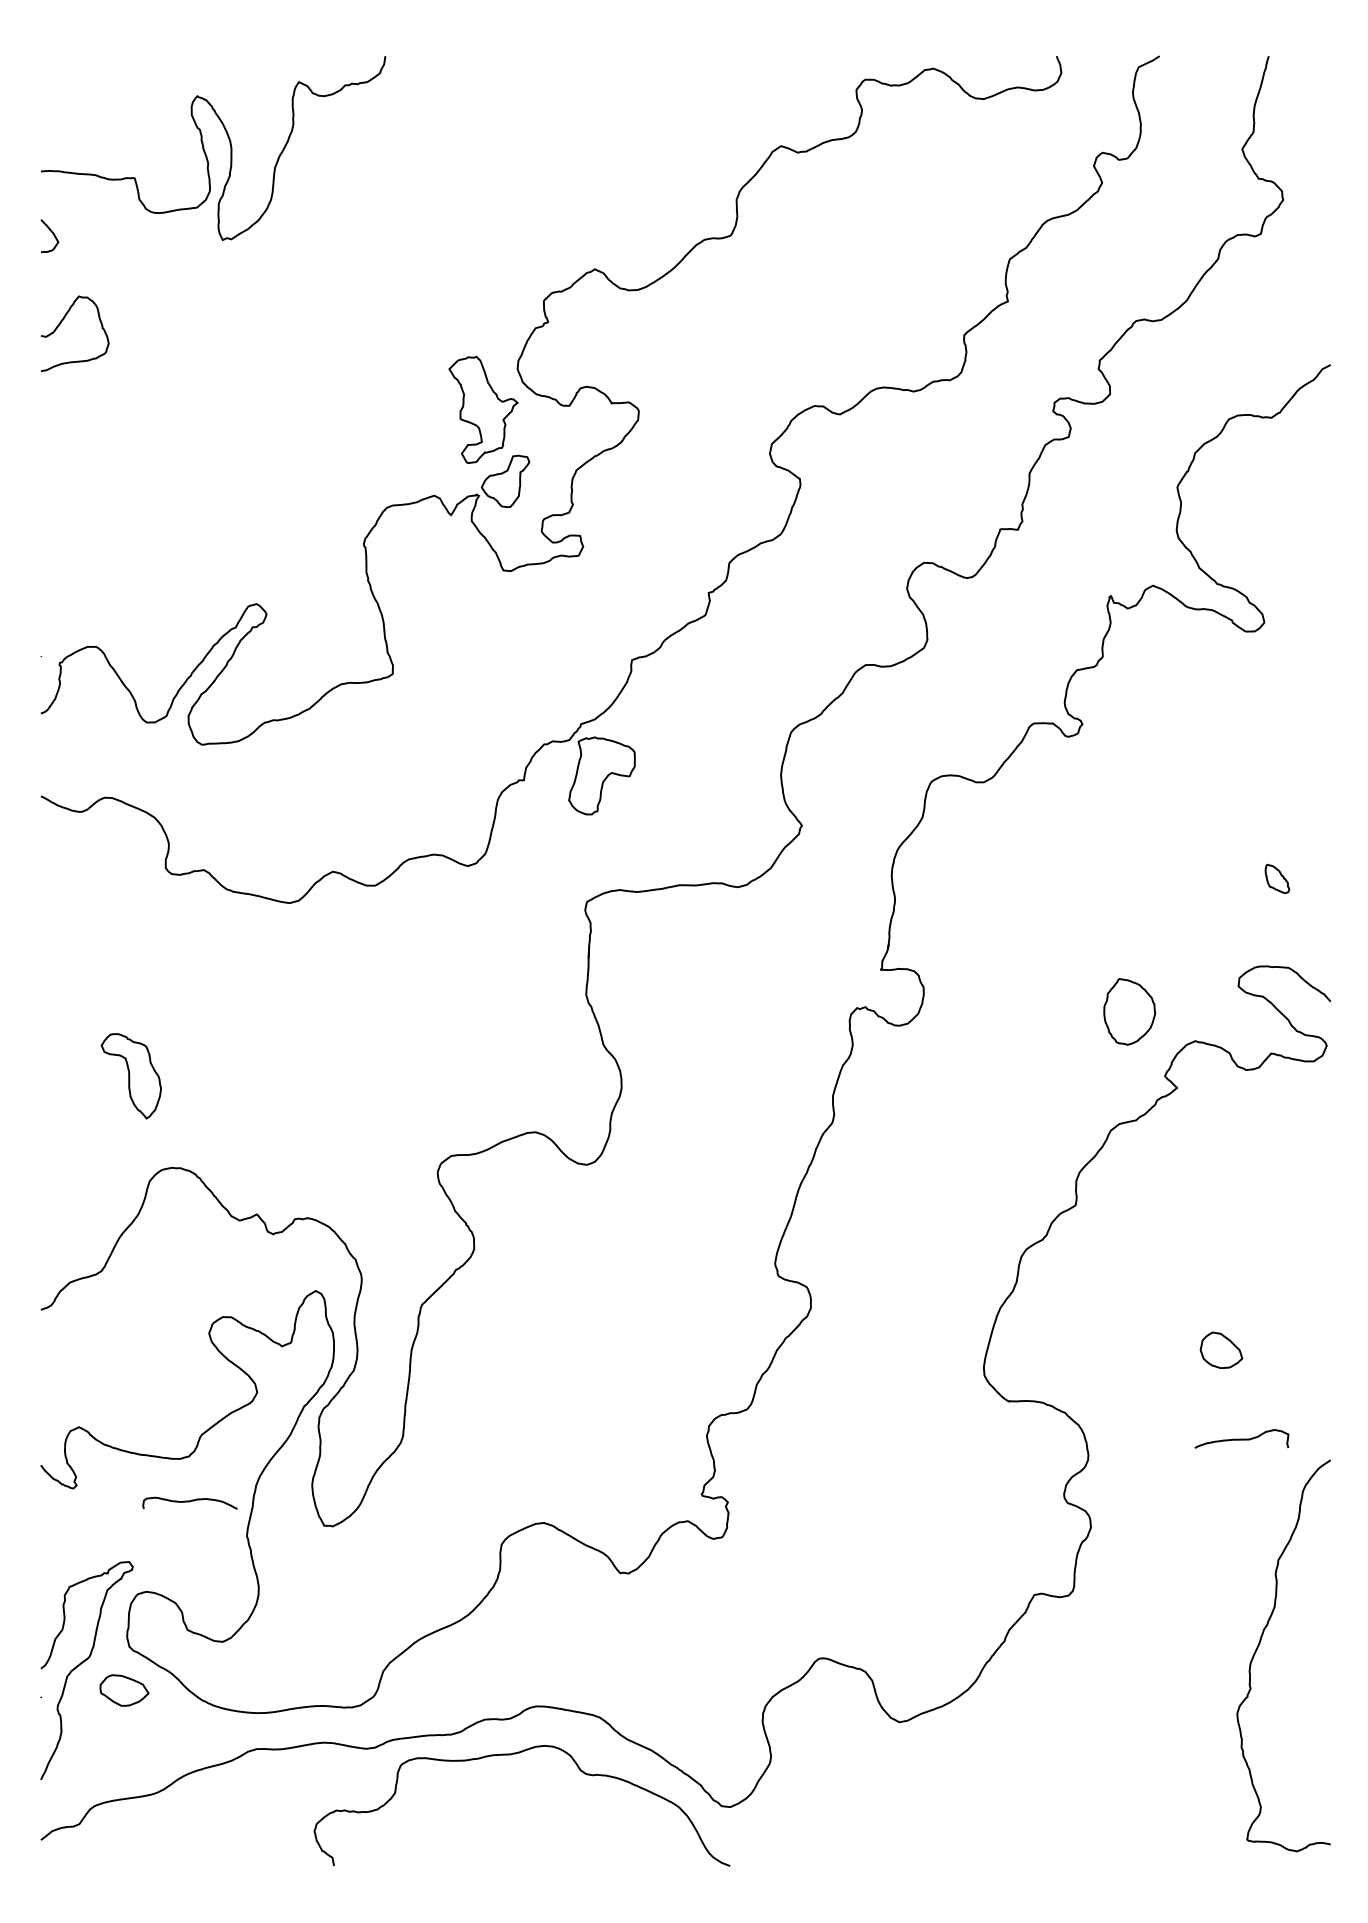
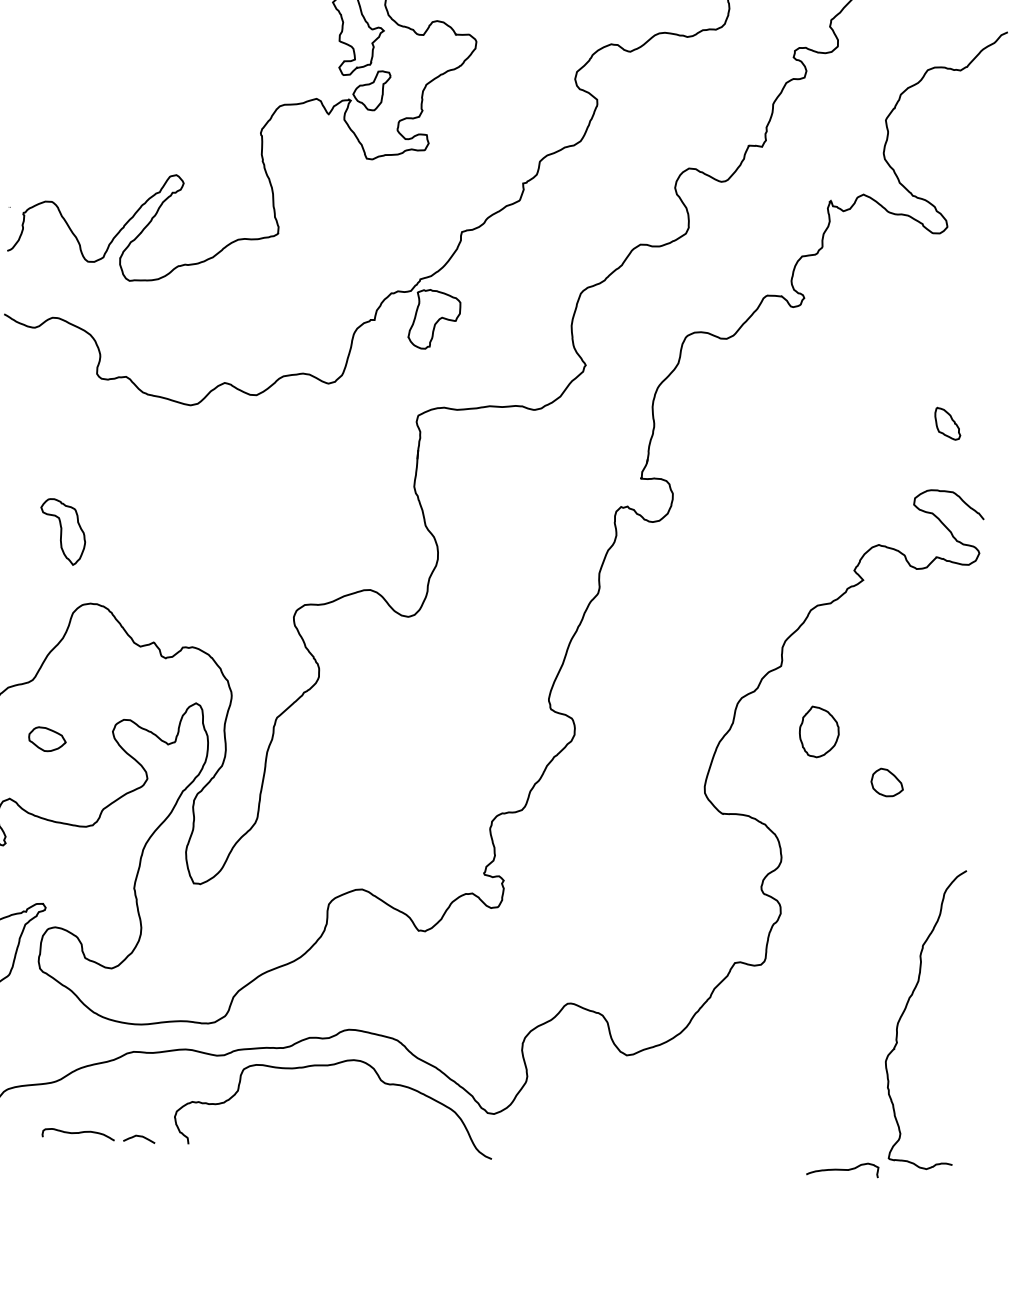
part: (1277, 878) -> (947, 423), size x1.43
part: (1129, 1011) -> (819, 731), moved
curve: (1241, 1438) -> (842, 1168), moved
curve: (189, 1502) -> (78, 1133), moved
part: (124, 1690) -> (47, 739), moved
curve: (269, 1859) -> (139, 1136), added

